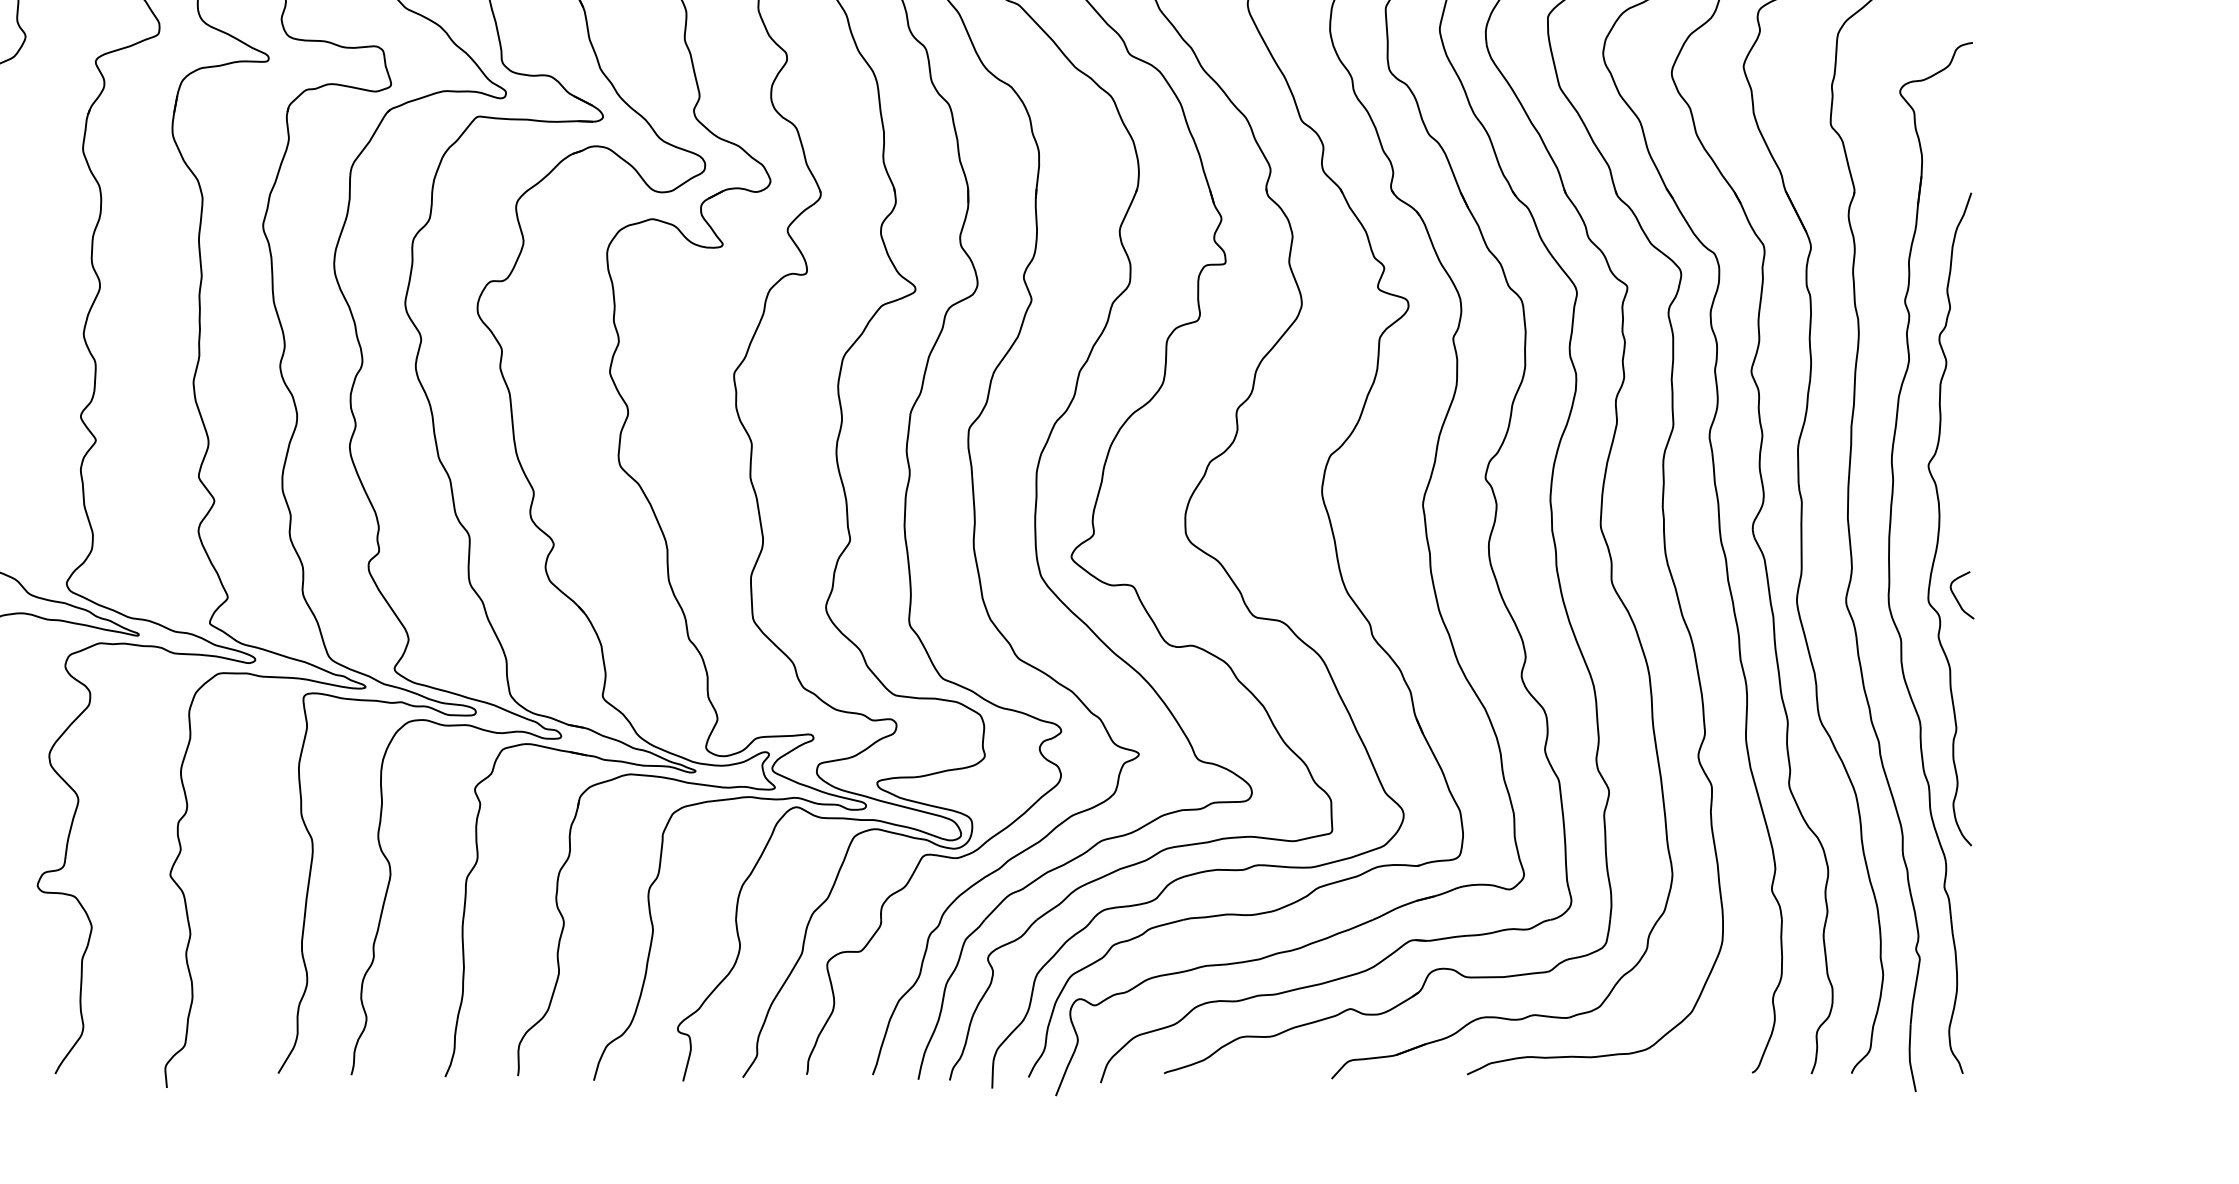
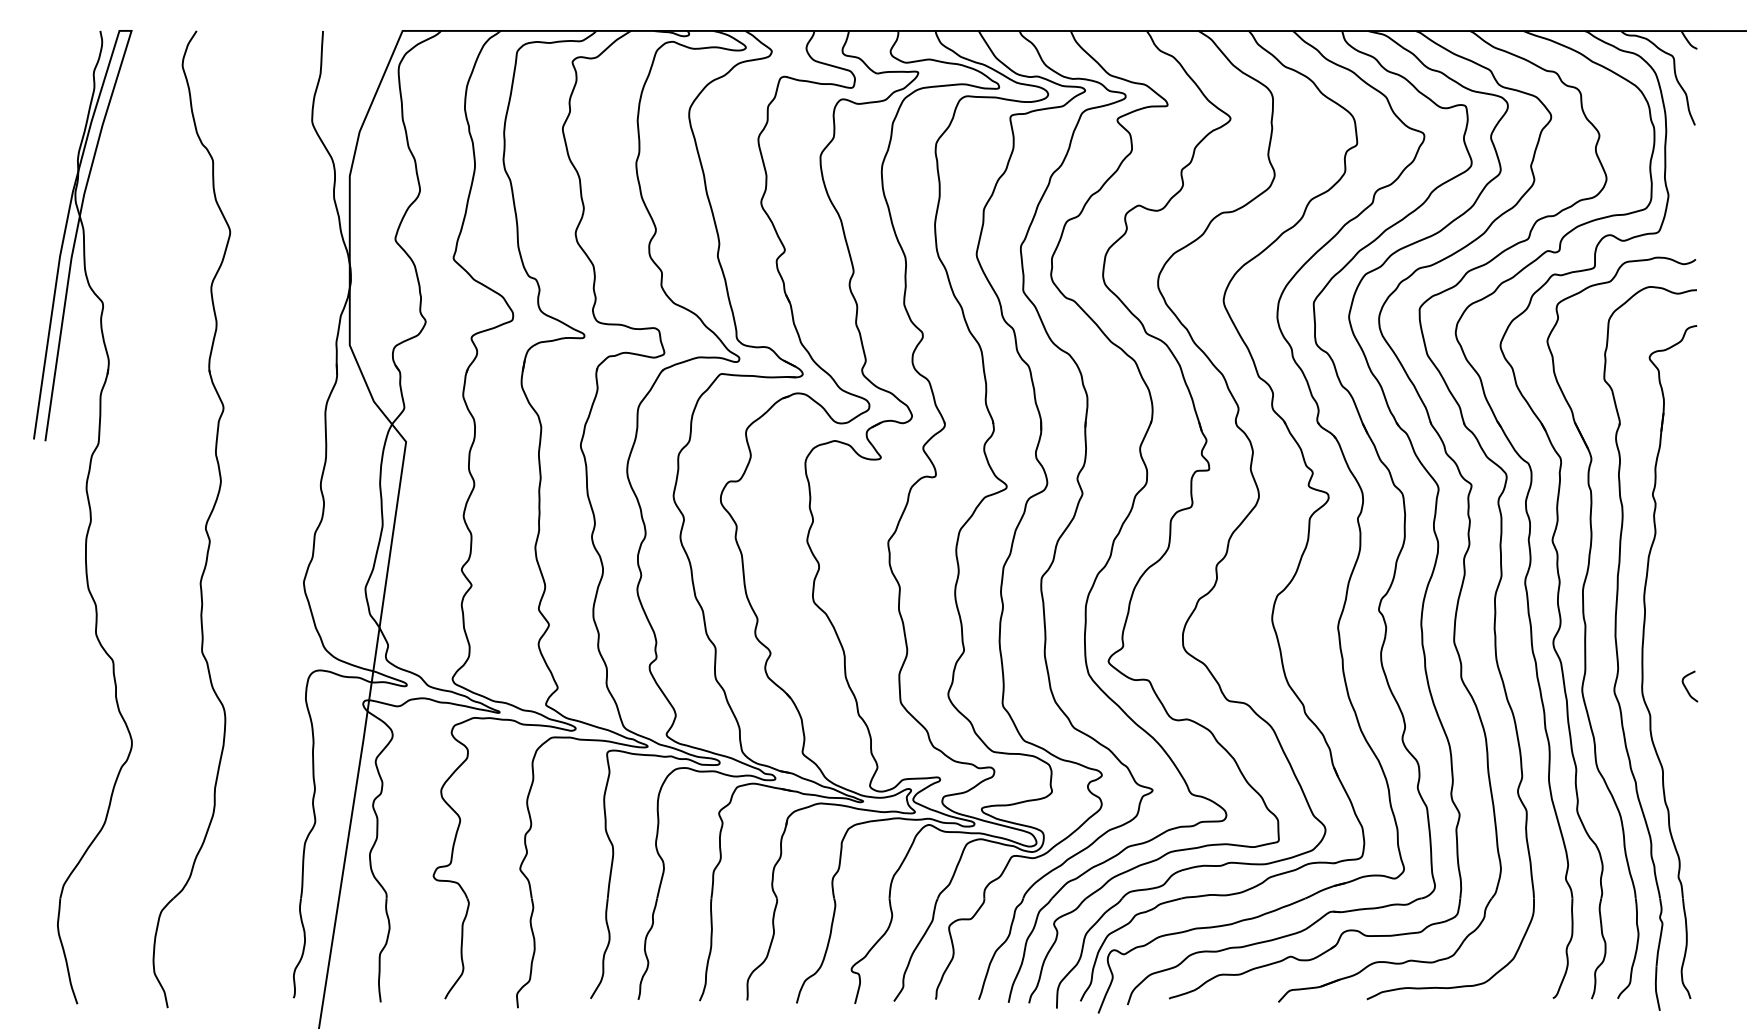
curve: (1941, 518) -> (1676, 636), removed

